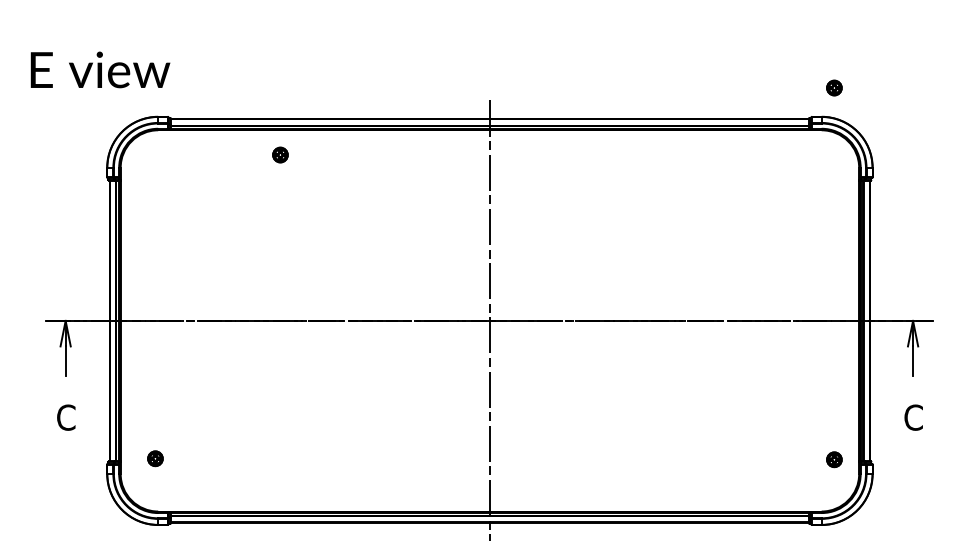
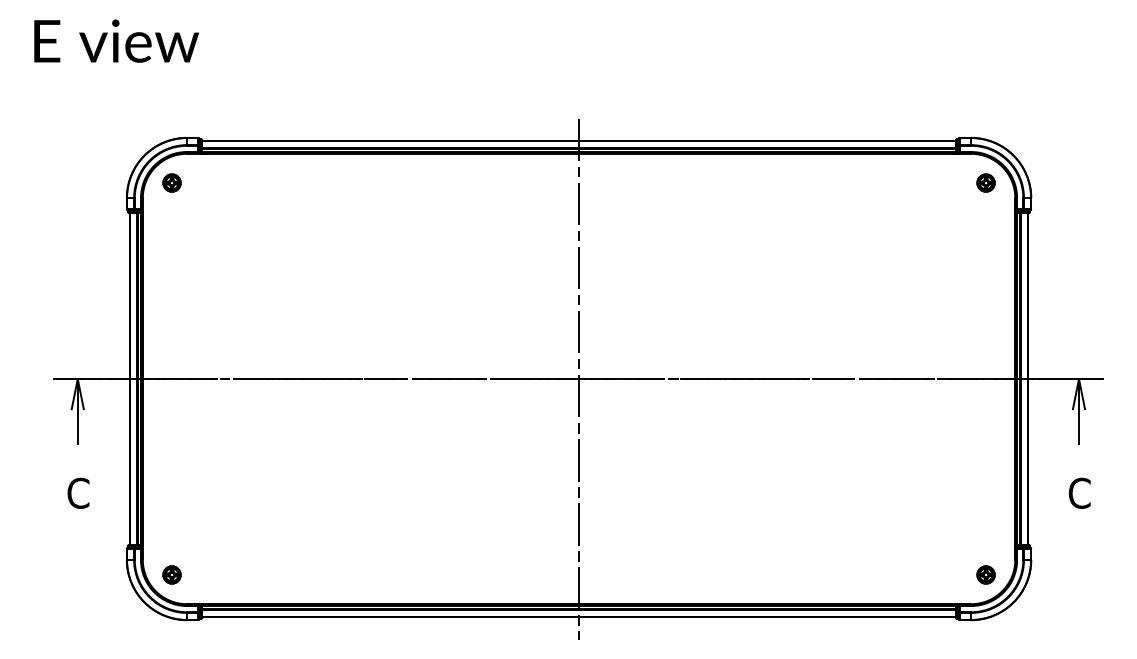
text: (100, 69) -> (116, 40), moved
part: (834, 87) -> (986, 182), moved
part: (280, 154) -> (172, 182), moved
part: (155, 458) -> (172, 574), moved
part: (834, 459) -> (986, 574), moved

